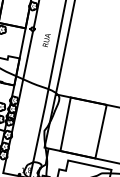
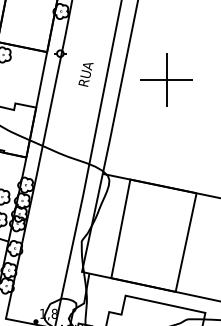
part: (90, 43) -> (166, 80), added

